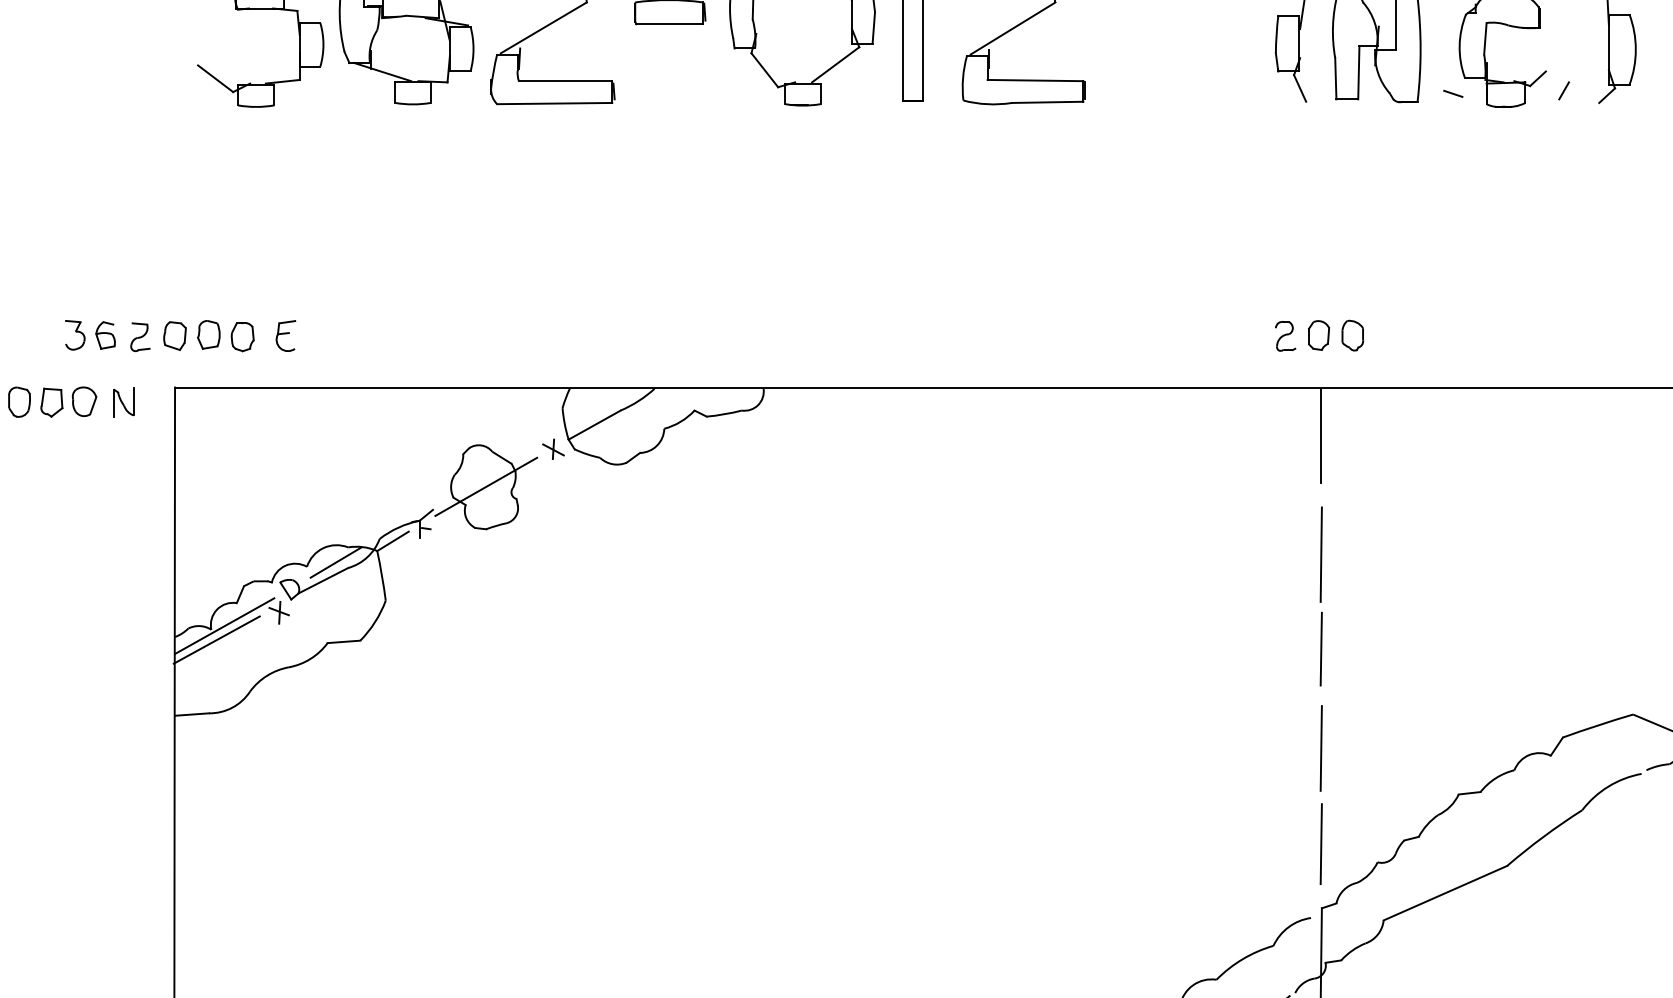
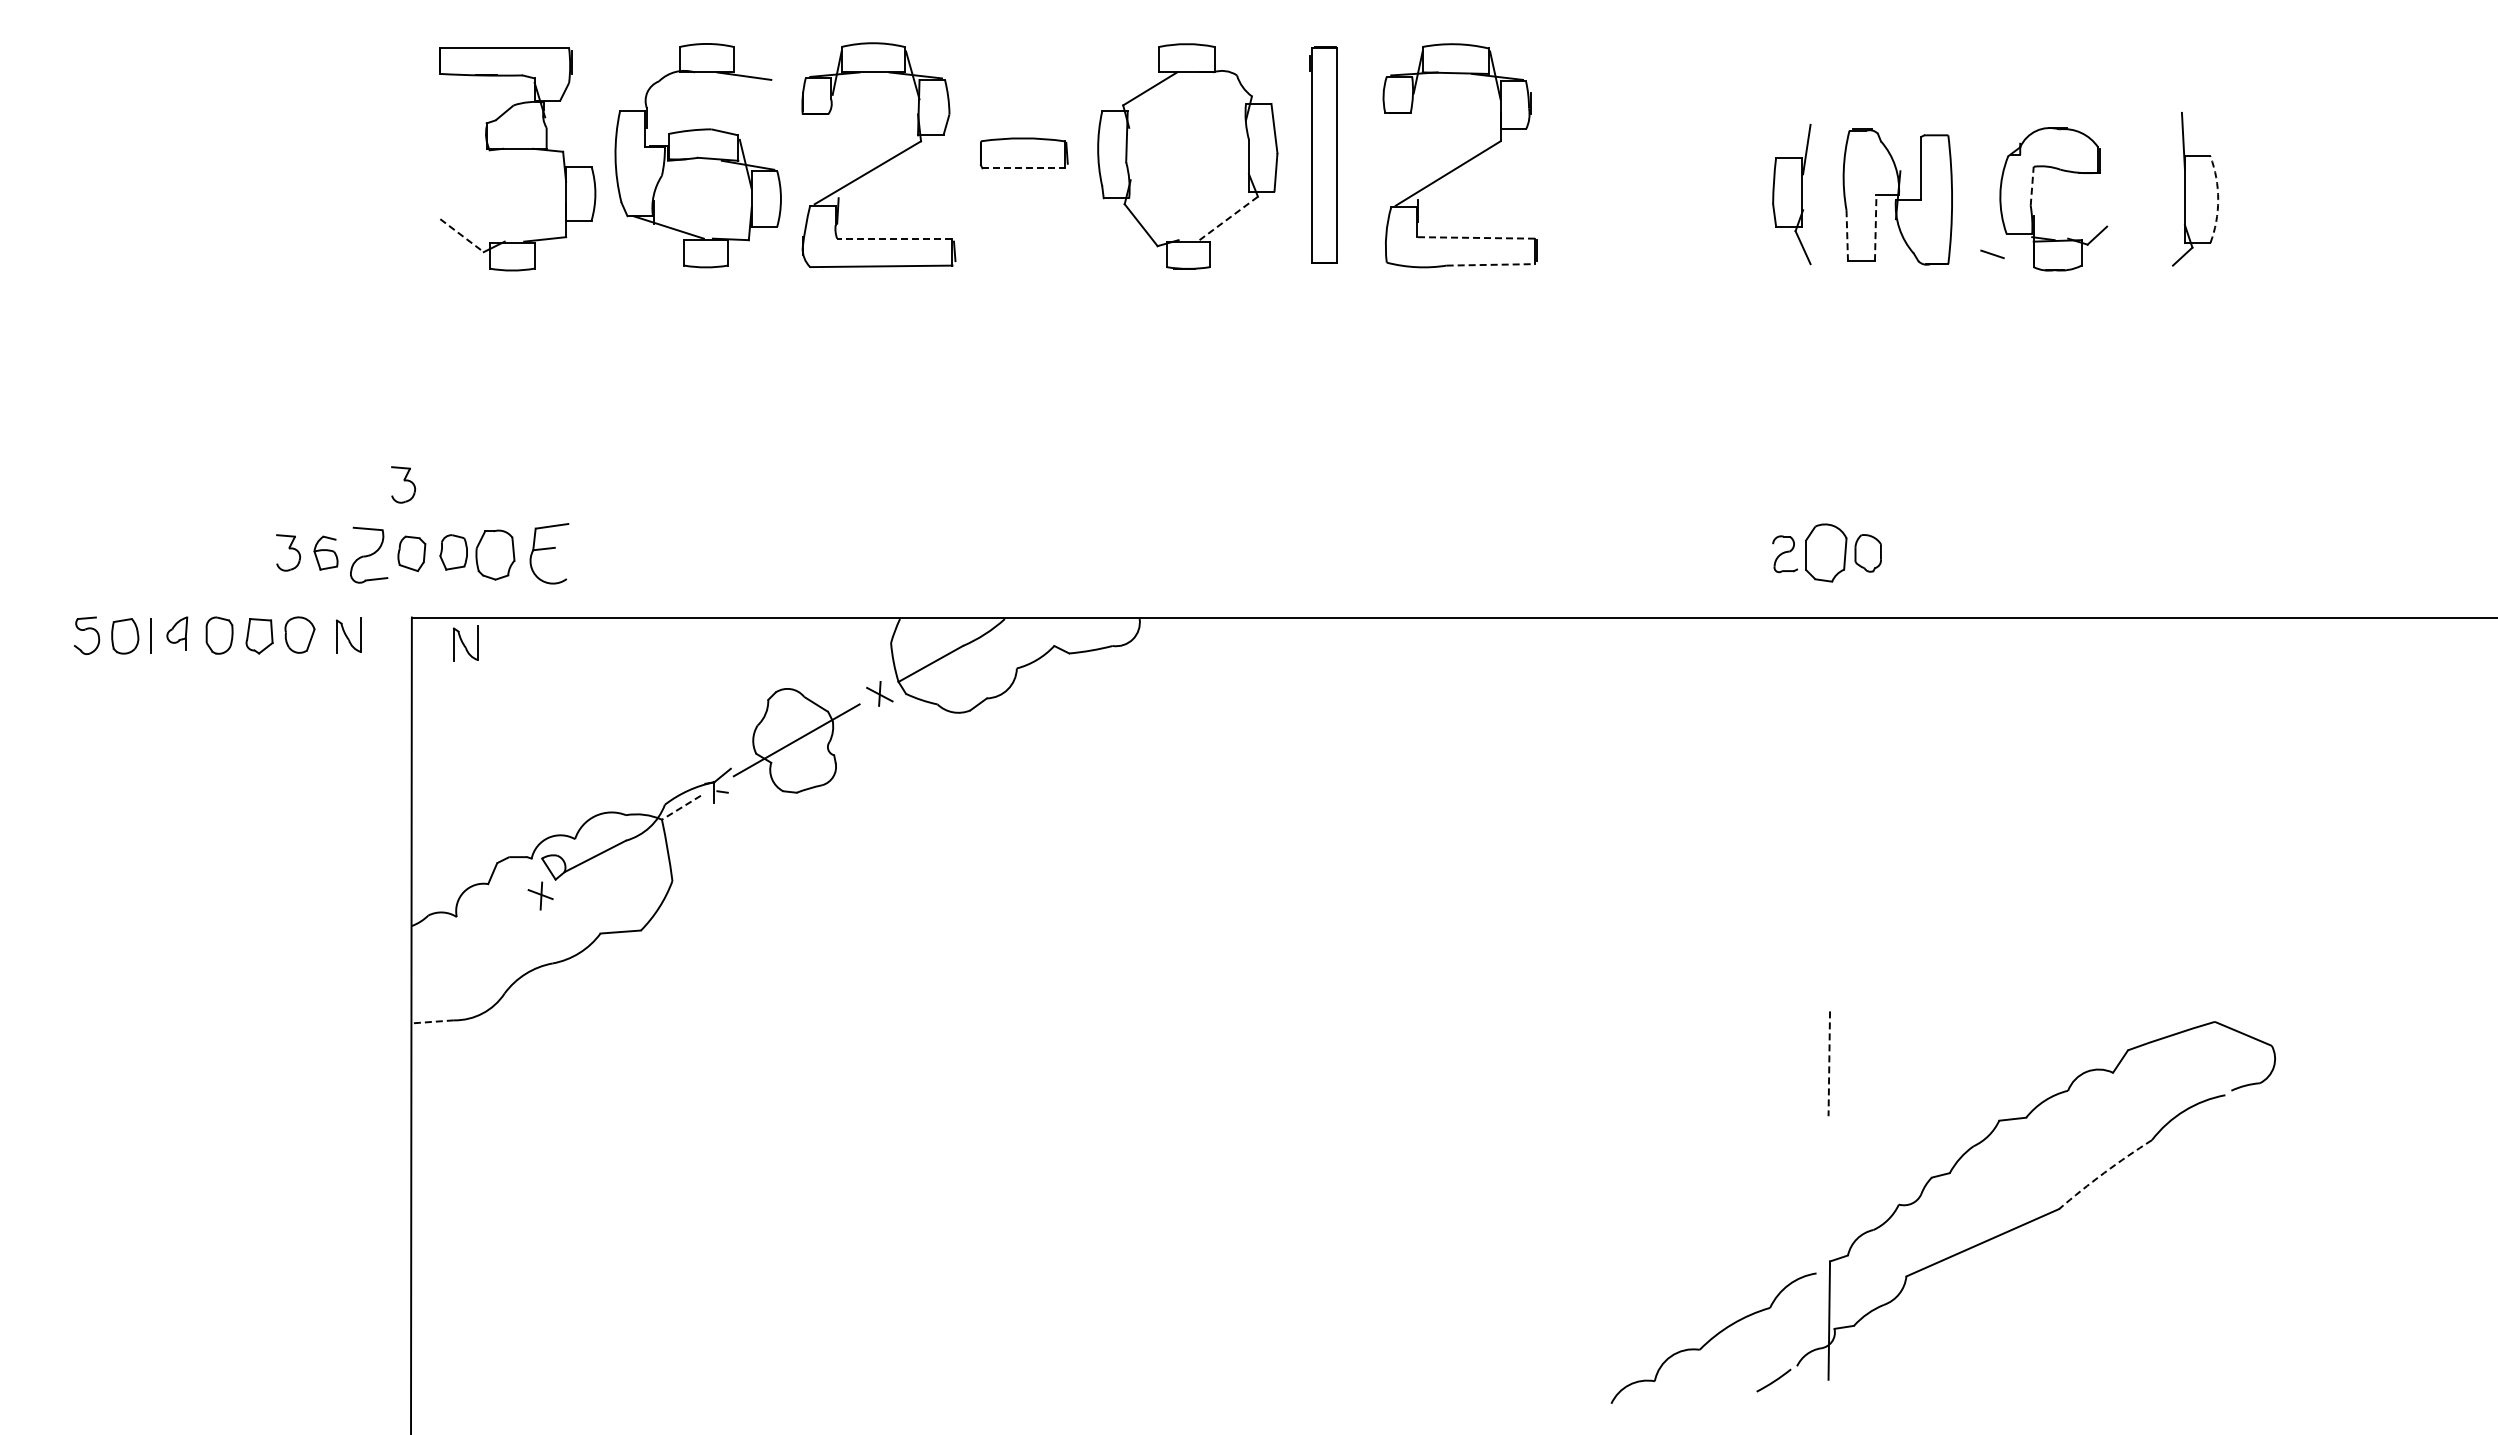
line: (670, 24) -> (1024, 168), solid -> dashed
line: (1485, 38) -> (2032, 186), solid -> dashed
arc: (1636, 49) -> (2218, 199), solid -> dashed
line: (835, 64) -> (1228, 218), solid -> dashed
line: (1358, 72) -> (1875, 228), solid -> dashed
line: (215, 78) -> (462, 235), solid -> dashed
line: (1336, 79) -> (1847, 236), solid -> dashed
line: (1035, 80) -> (1475, 237), solid -> dashed
line: (565, 81) -> (894, 238), solid -> dashed
line: (1564, 90) -> (2129, 250), removed
line: (1048, 102) -> (1491, 264), solid -> dashed
part: (168, 279) -> (403, 484), added
part: (285, 335) -> (548, 553), size x1.6
part: (1319, 335) -> (1826, 553), size x1.6
part: (242, 336) -> (495, 554), size x1.4
part: (139, 337) -> (368, 555), size x1.6
part: (218, 408) -> (465, 643), added
line: (1320, 436) -> (1828, 677), removed
line: (393, 541) -> (681, 807), solid -> dashed
line: (1321, 554) -> (1829, 823), removed
line: (335, 562) -> (610, 833), removed
line: (224, 626) -> (472, 912), removed
line: (216, 639) -> (463, 929), removed
line: (1321, 648) -> (1829, 940), removed
line: (191, 714) -> (432, 1021), solid -> dashed
line: (1321, 749) -> (1829, 1064), solid -> dashed
arc: (1543, 836) -> (2104, 1172), solid -> dashed
line: (1321, 843) -> (1829, 1181), removed

